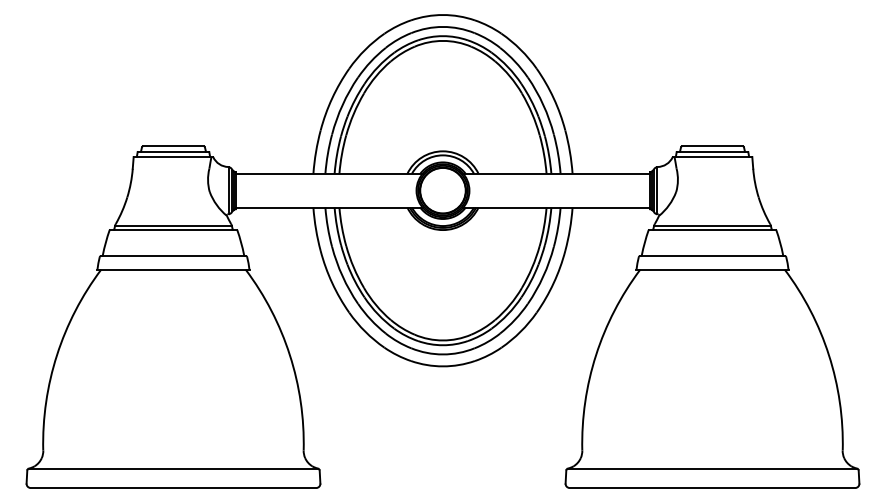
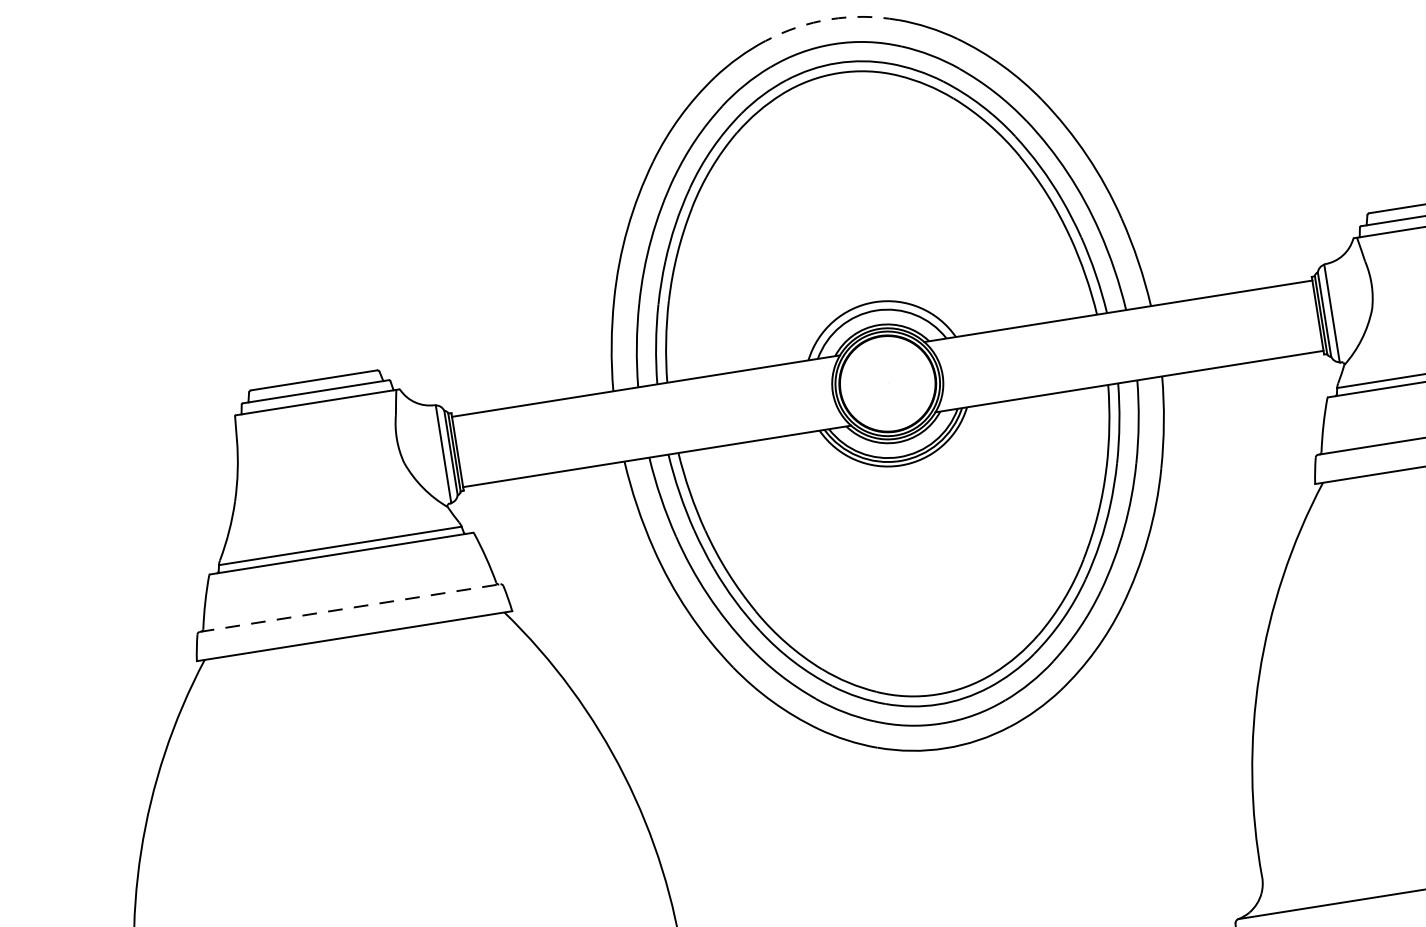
arc: (443, 15) -> (831, 20), solid -> dashed
line: (173, 256) -> (350, 608), solid -> dashed

